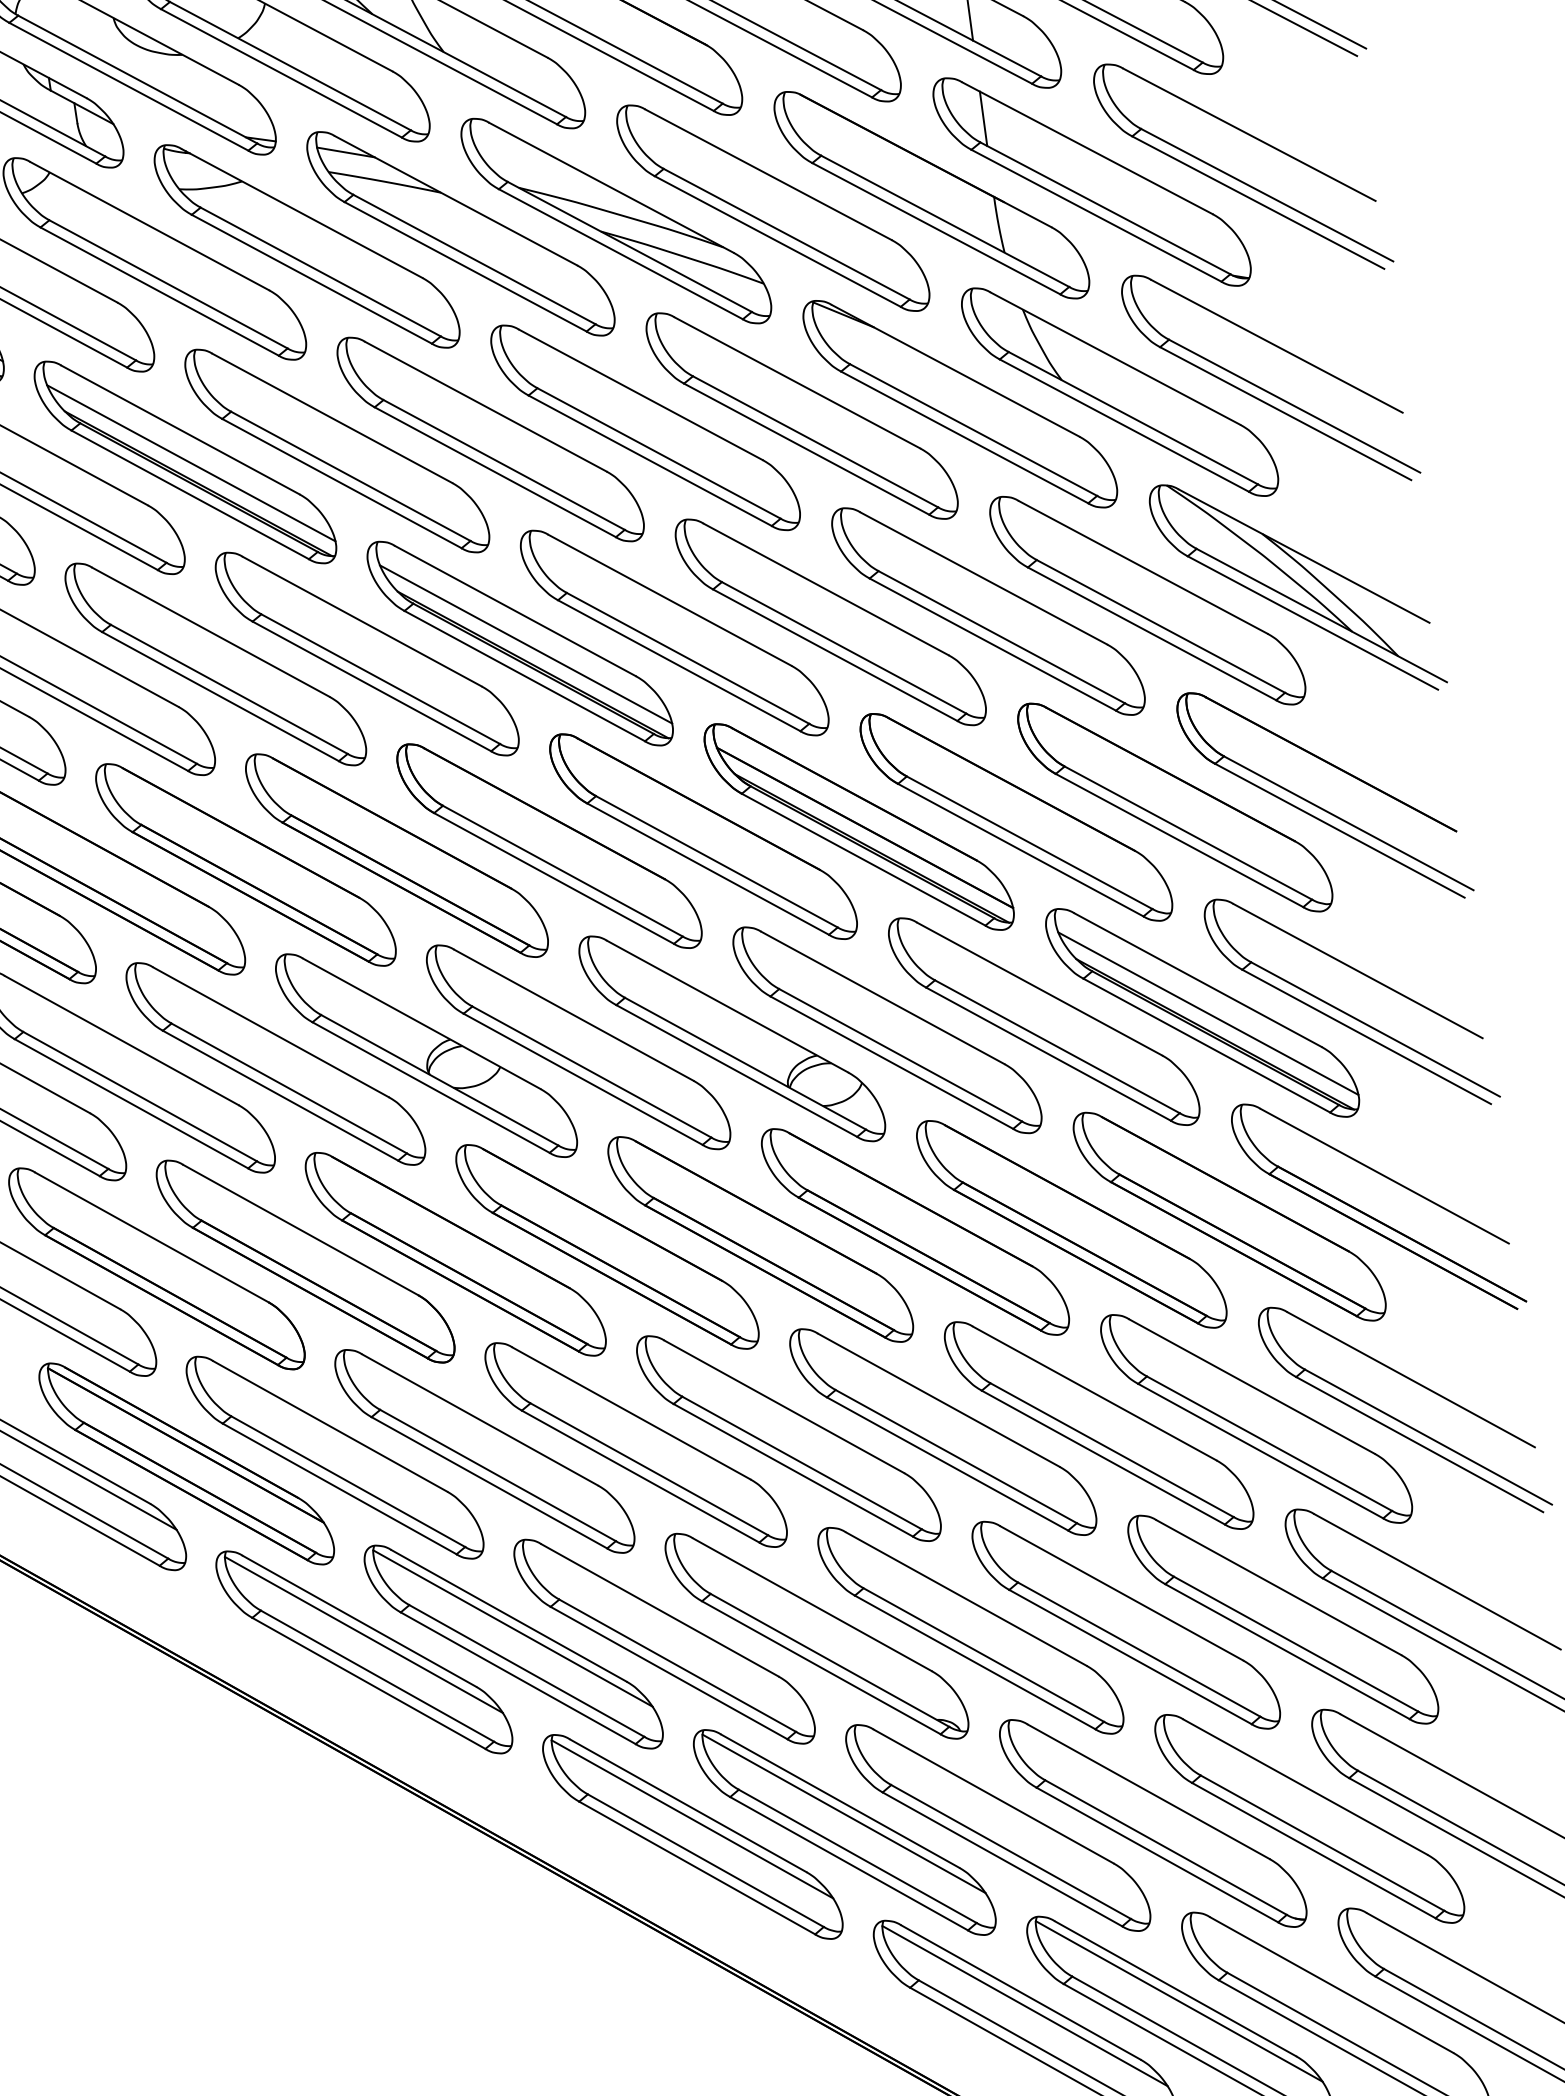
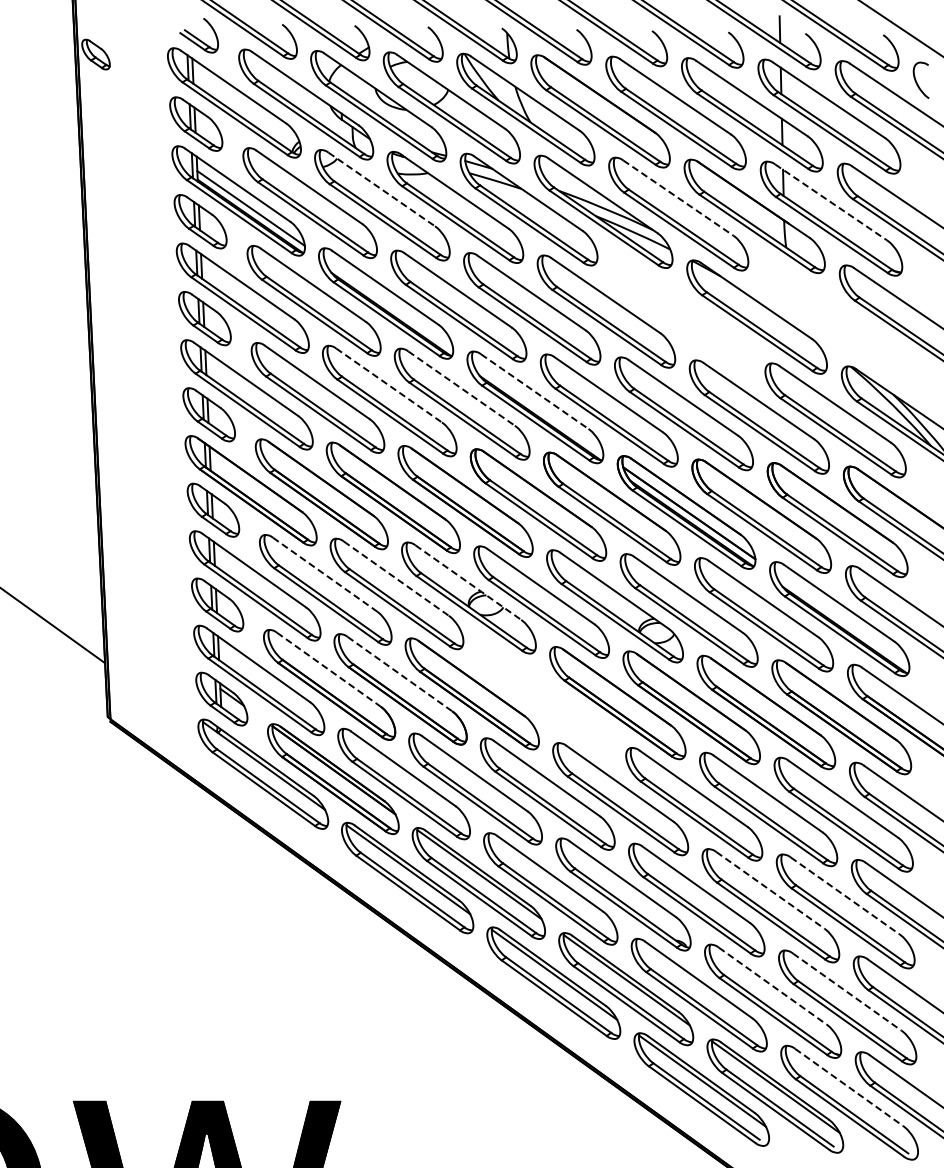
line: (1088, 148) -> (831, 202), solid -> dashed
line: (769, 175) -> (678, 198), solid -> dashed
line: (149, 226) -> (381, 189), solid -> dashed
part: (1119, 391) -> (833, 319), removed
part: (802, 416) -> (681, 314), removed
line: (190, 461) -> (388, 303), removed
line: (516, 610) -> (535, 391), solid -> dashed
line: (362, 621) -> (461, 388), solid -> dashed
line: (211, 632) -> (389, 385), solid -> dashed
line: (524, 643) -> (537, 407), removed
line: (1208, 1013) -> (842, 619), removed
line: (421, 1023) -> (468, 582), solid -> dashed
line: (271, 1031) -> (396, 578), solid -> dashed
line: (122, 1040) -> (325, 574), solid -> dashed
line: (301, 1230) -> (400, 674), solid -> dashed
line: (151, 1237) -> (328, 669), solid -> dashed
part: (607, 1246) -> (544, 698), removed
line: (1279, 1588) -> (845, 896), solid -> dashed
line: (1121, 1593) -> (770, 890), solid -> dashed
line: (1305, 1787) -> (847, 992), solid -> dashed
line: (1150, 1792) -> (773, 986), solid -> dashed
line: (1332, 1984) -> (849, 1087), solid -> dashed

